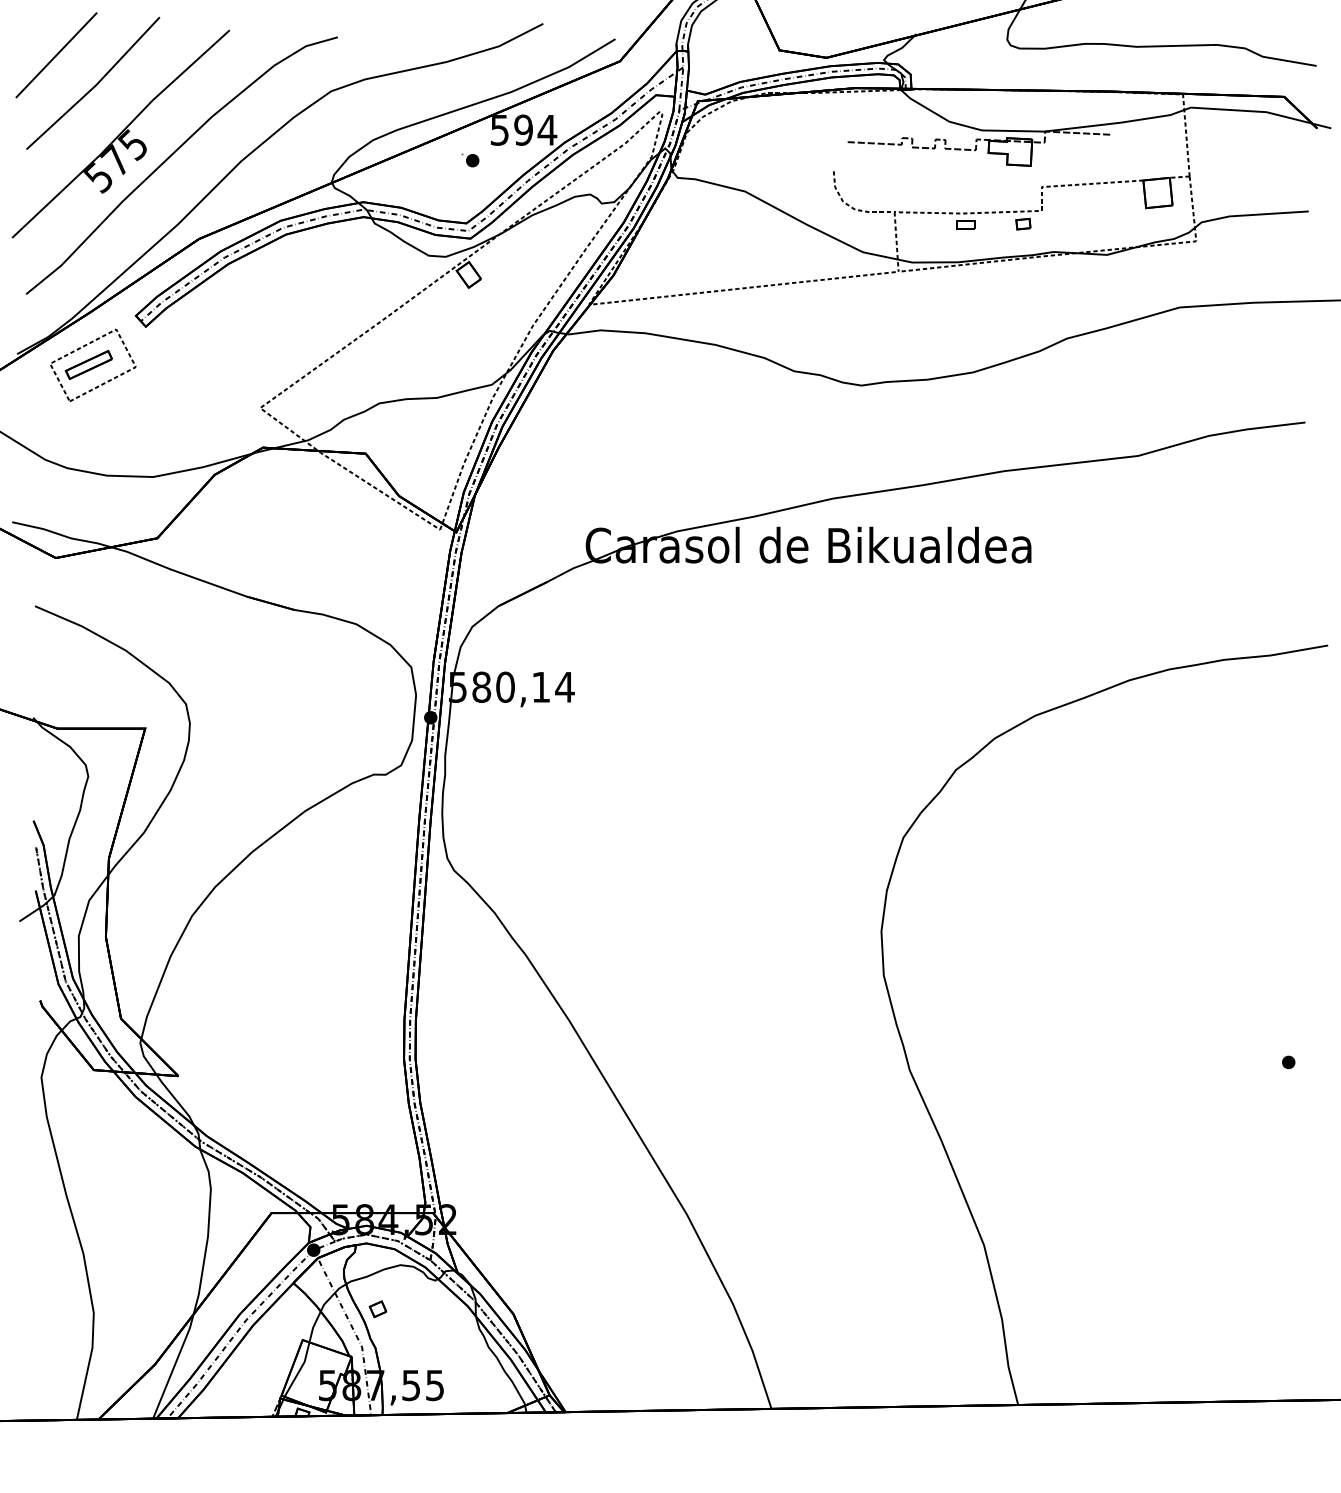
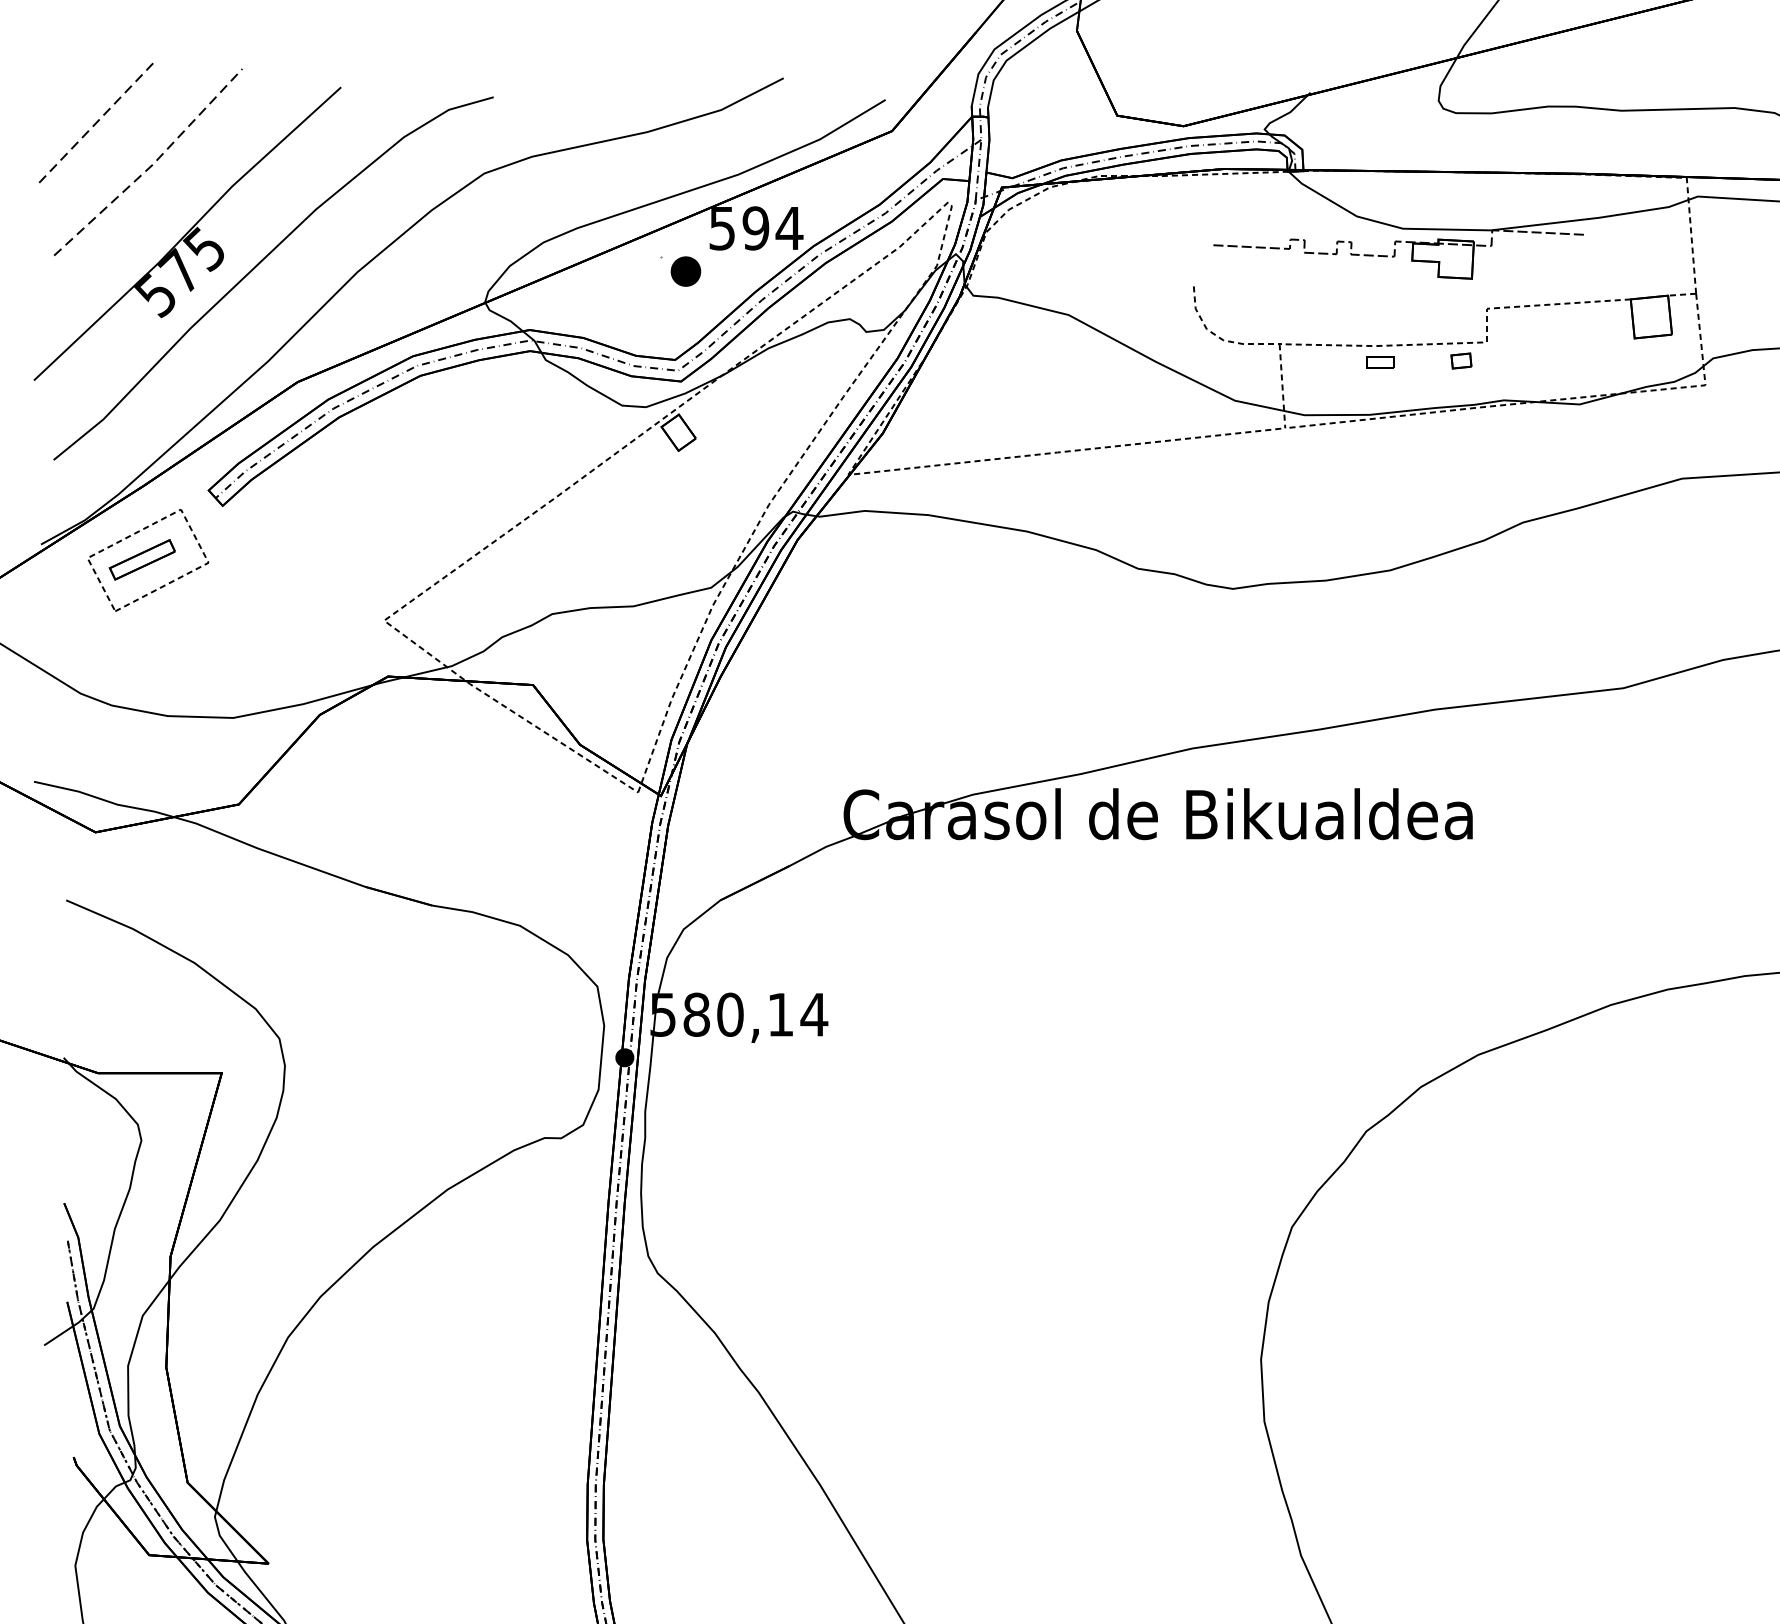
line: (56, 55) -> (96, 122), solid -> dashed
line: (96, 85) -> (153, 165), solid -> dashed
part: (470, 160) -> (680, 271), size x1.6

